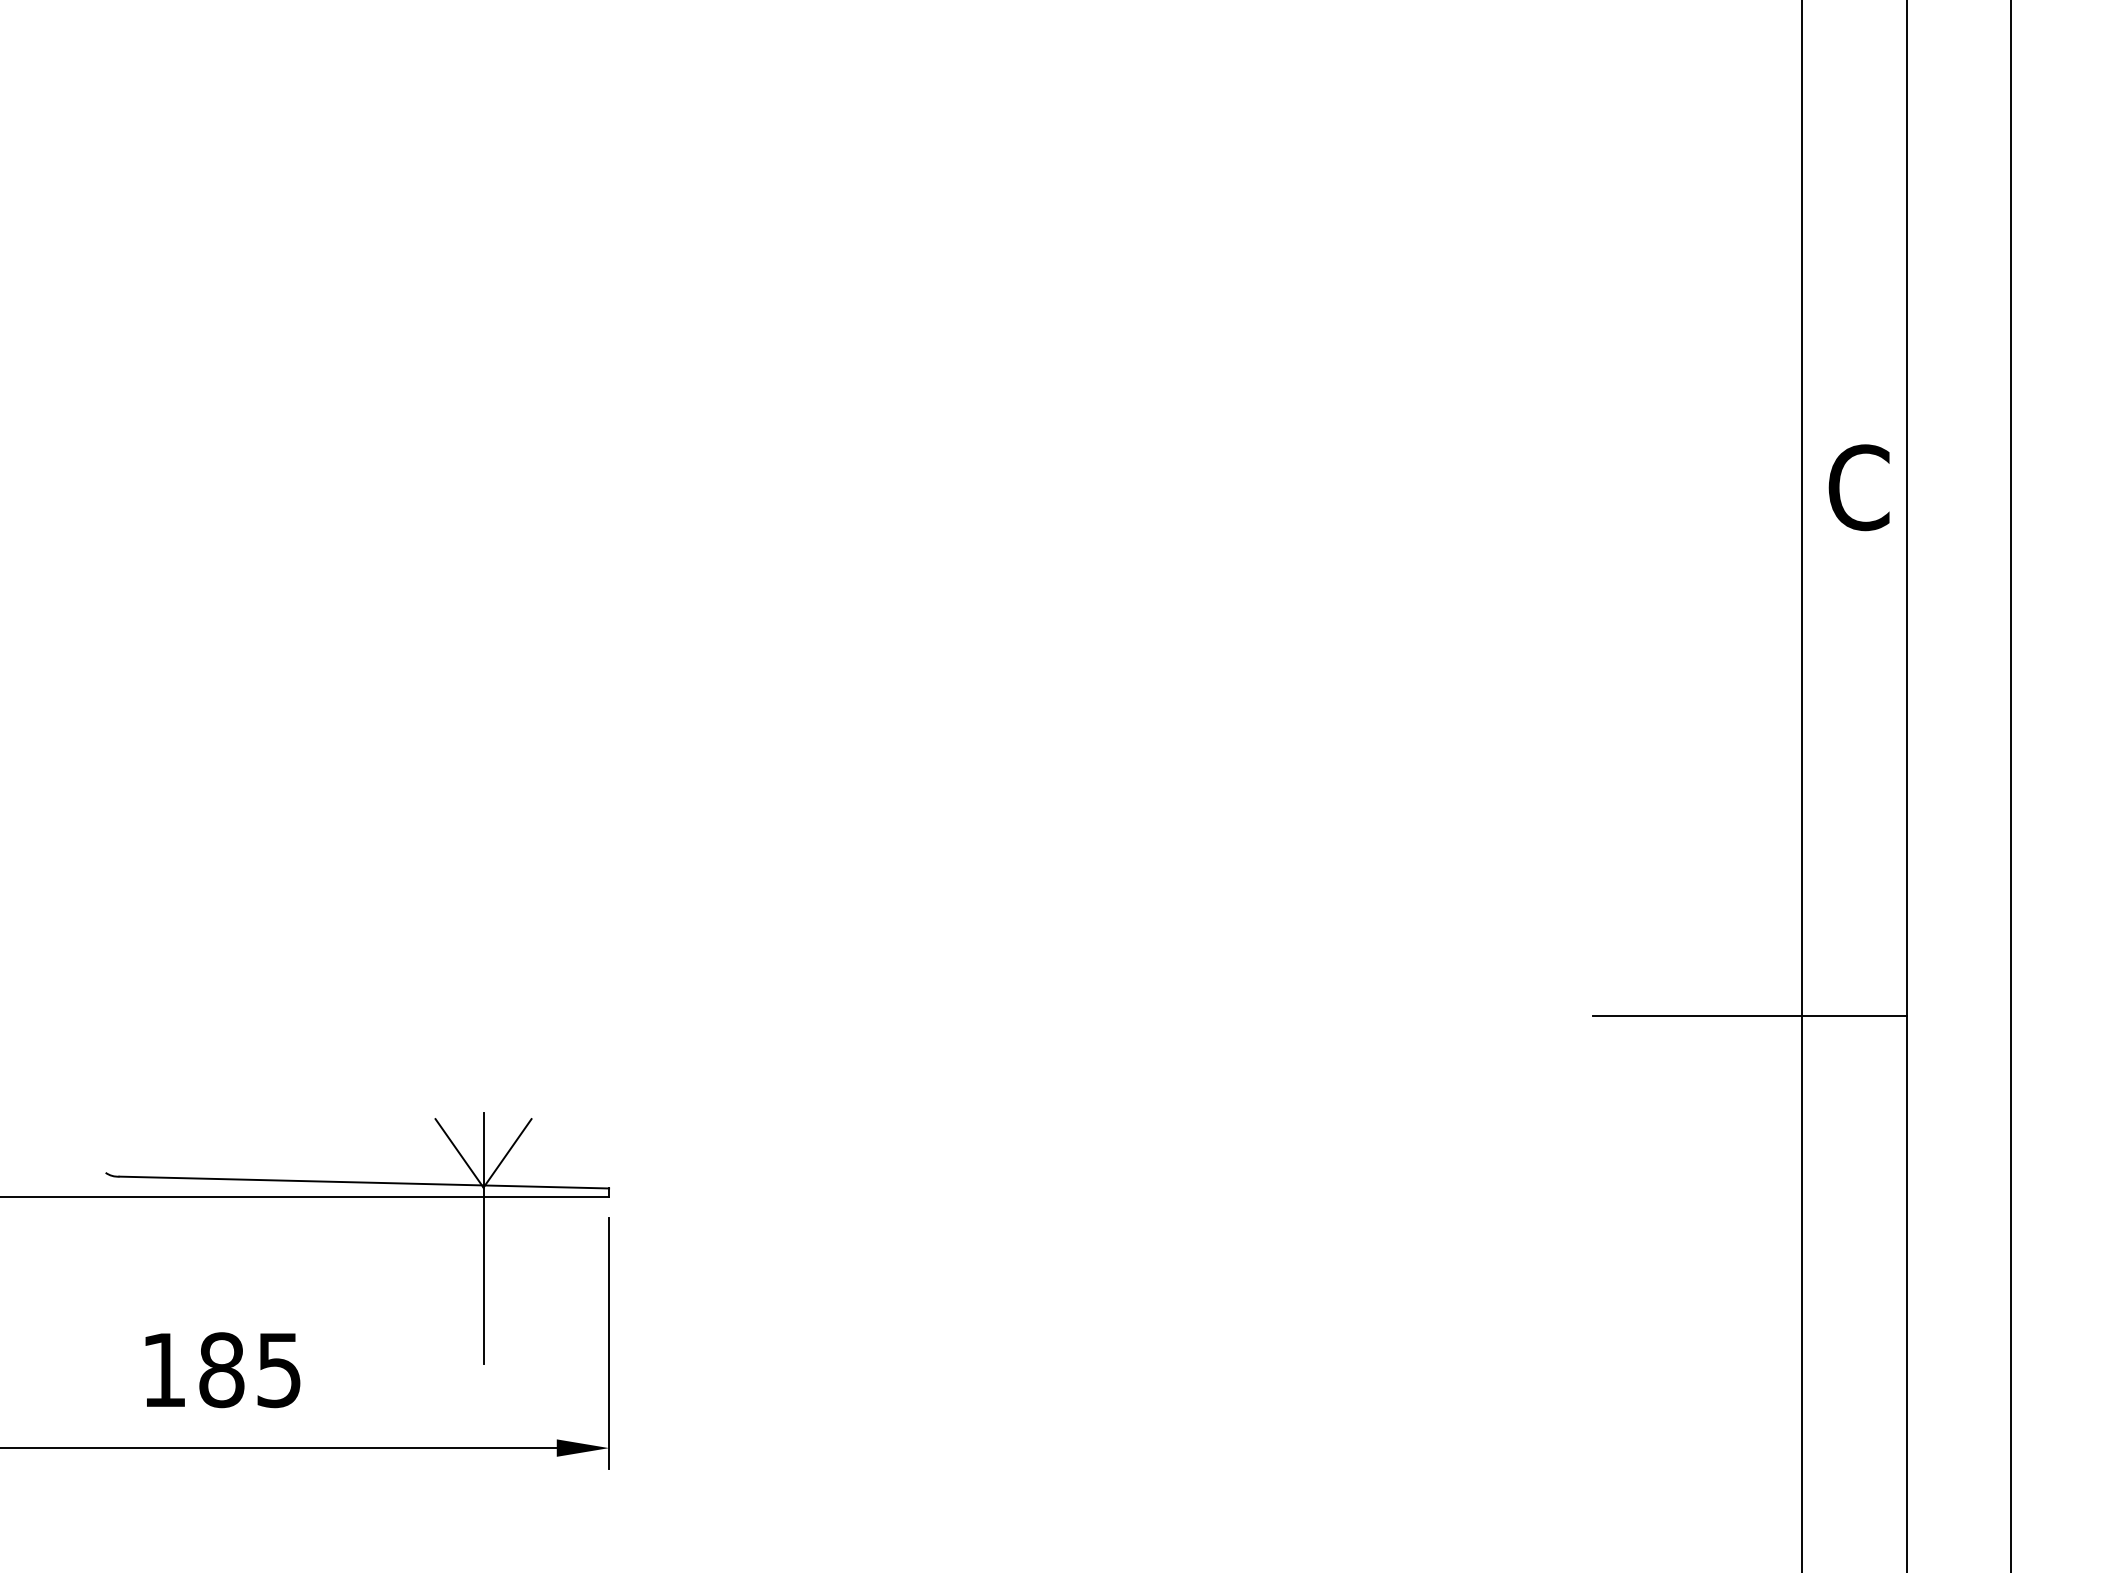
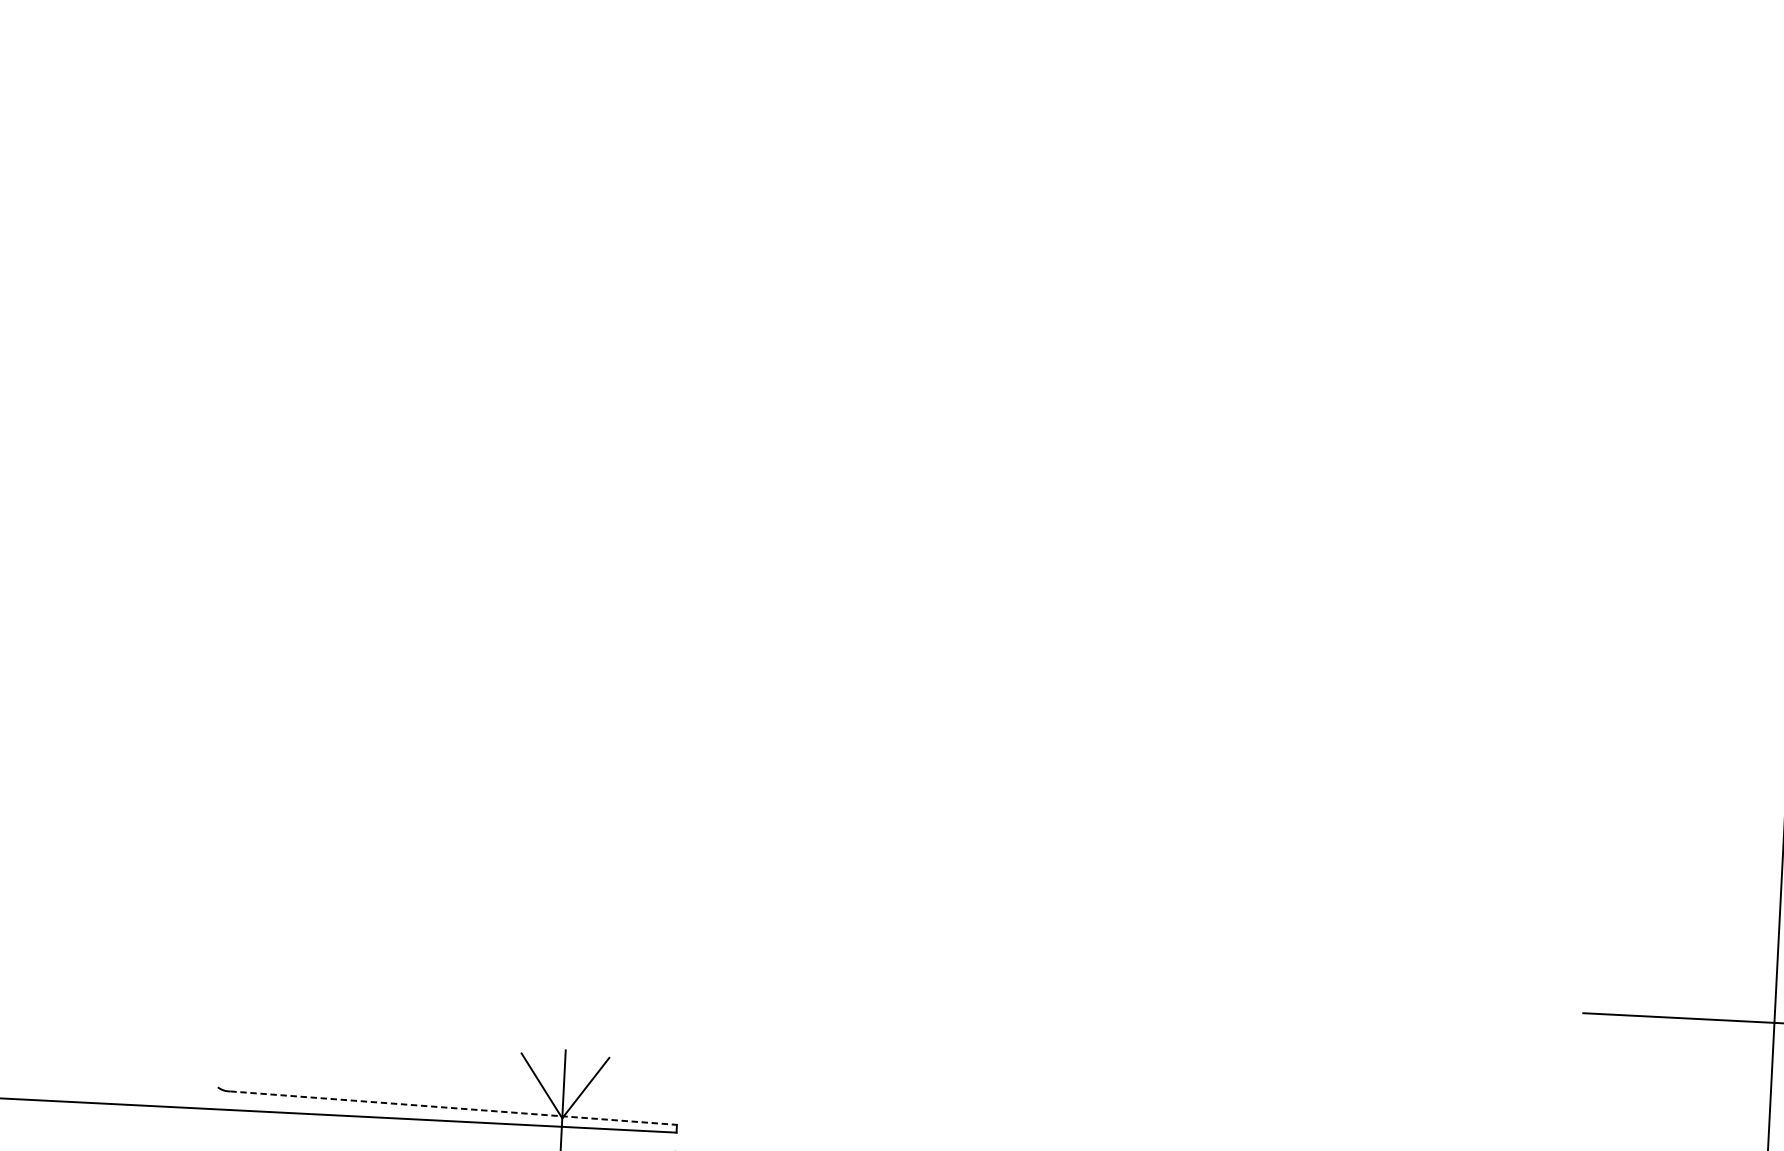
line: (364, 1182) -> (453, 1108), solid -> dashed

